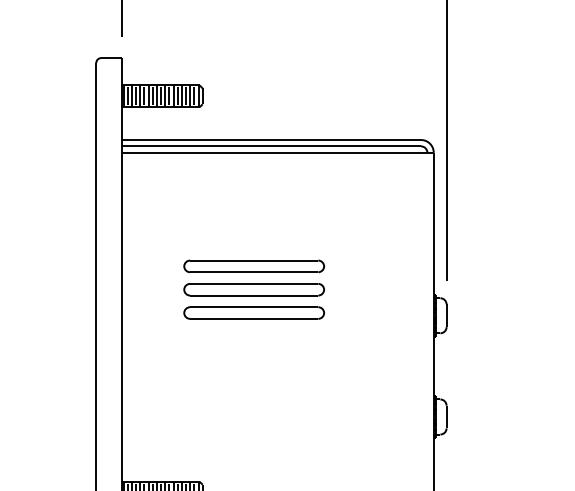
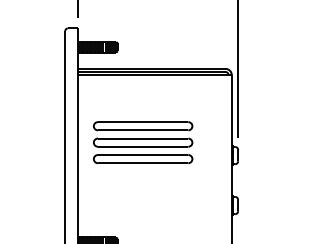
part: (254, 289) -> (143, 142), size x1.43

